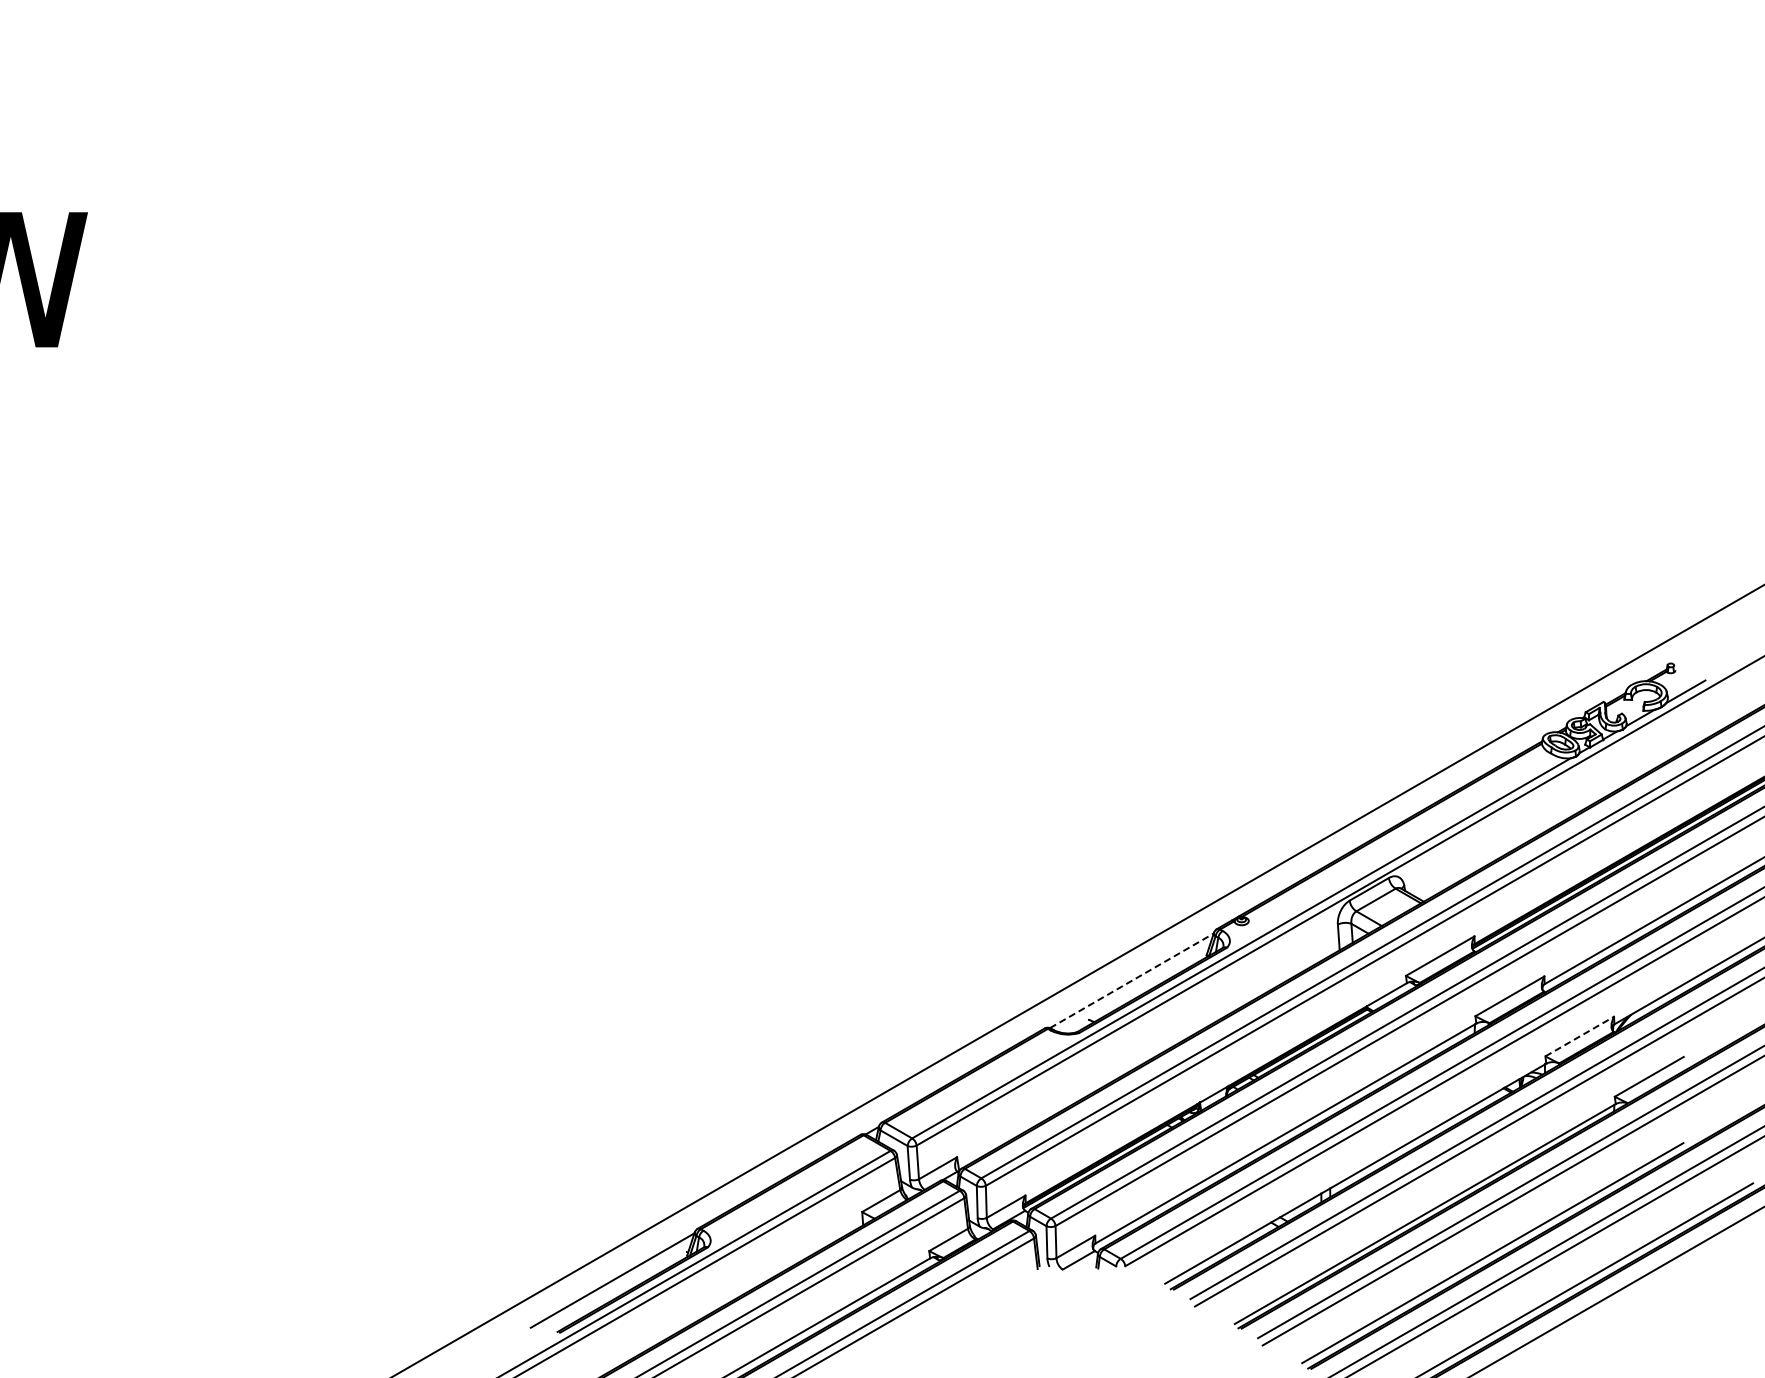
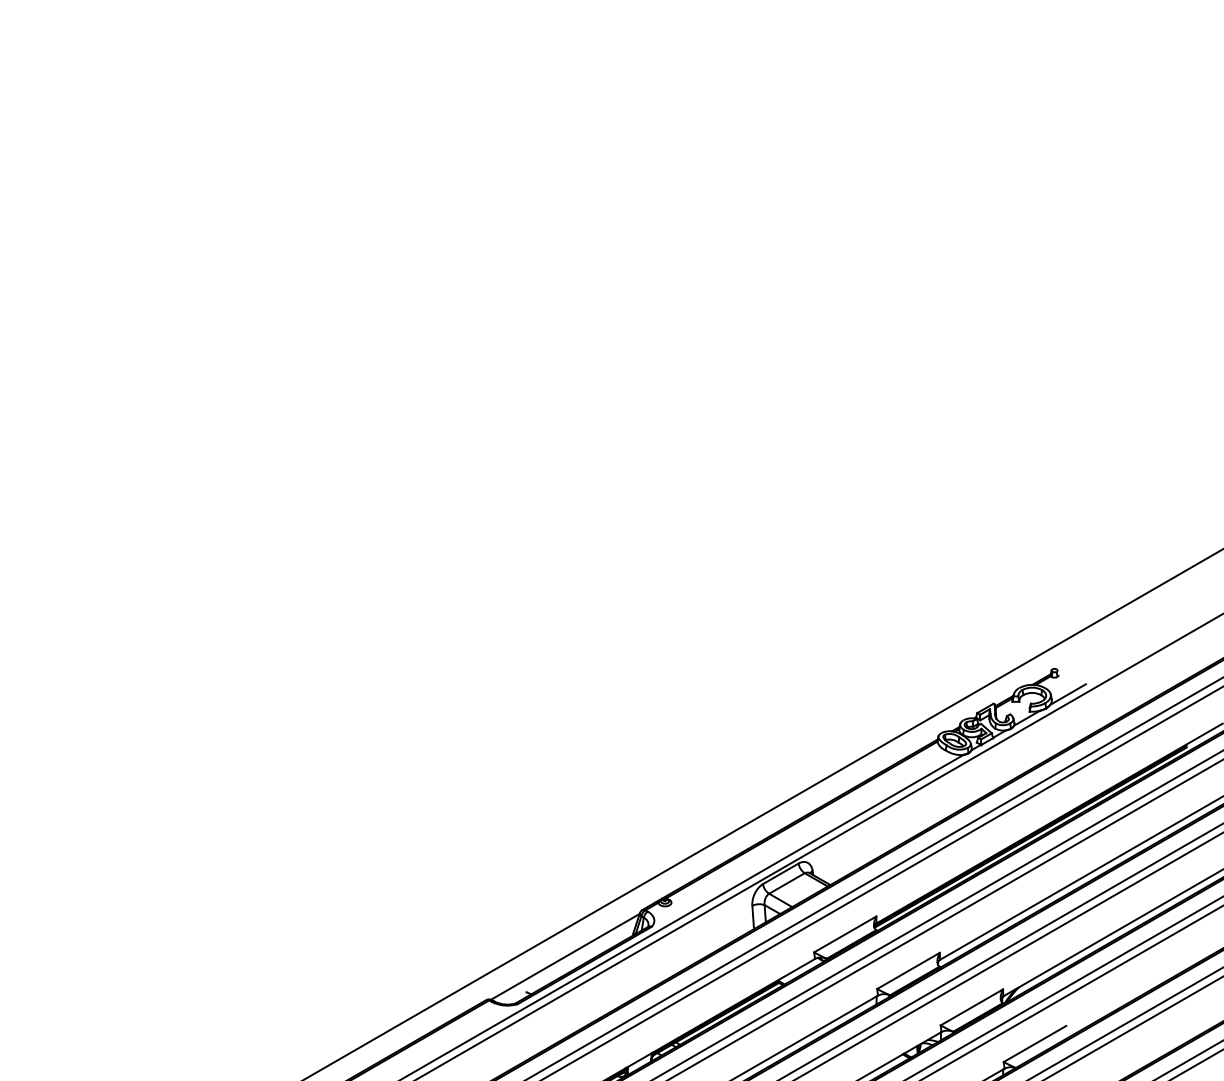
line: (1132, 980) -> (565, 956), dashed -> solid
line: (1579, 1036) -> (971, 1007), dashed -> solid

